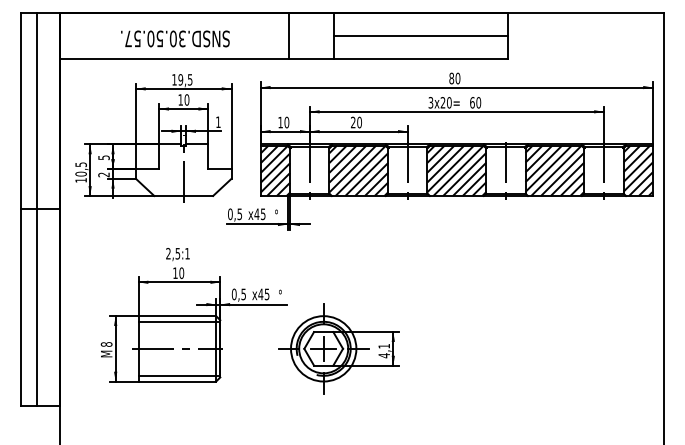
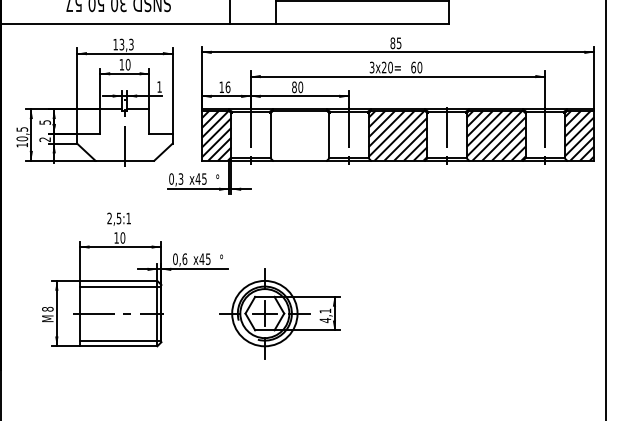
text: (457, 78) -> (398, 43), 80 -> 85
text: (185, 79) -> (126, 44), 19,5 -> 13,3
text: (286, 121) -> (227, 86), 10 -> 16
text: (352, 122) -> (293, 87), 20 -> 80
hatch: (358, 170) -> (299, 135), removed
text: (239, 213) -> (180, 178), 0,5 -> 0,3
text: (243, 294) -> (184, 259), 0,5 -> 0,6

